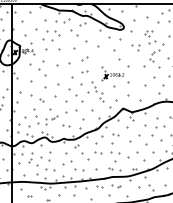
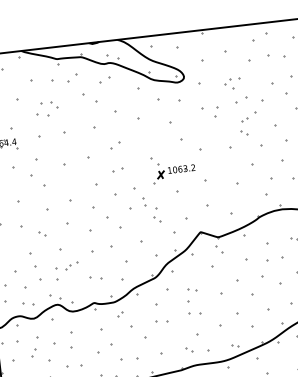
part: (51, 35) -> (47, 108), size x0.7
part: (115, 143) -> (193, 300), size x0.7

